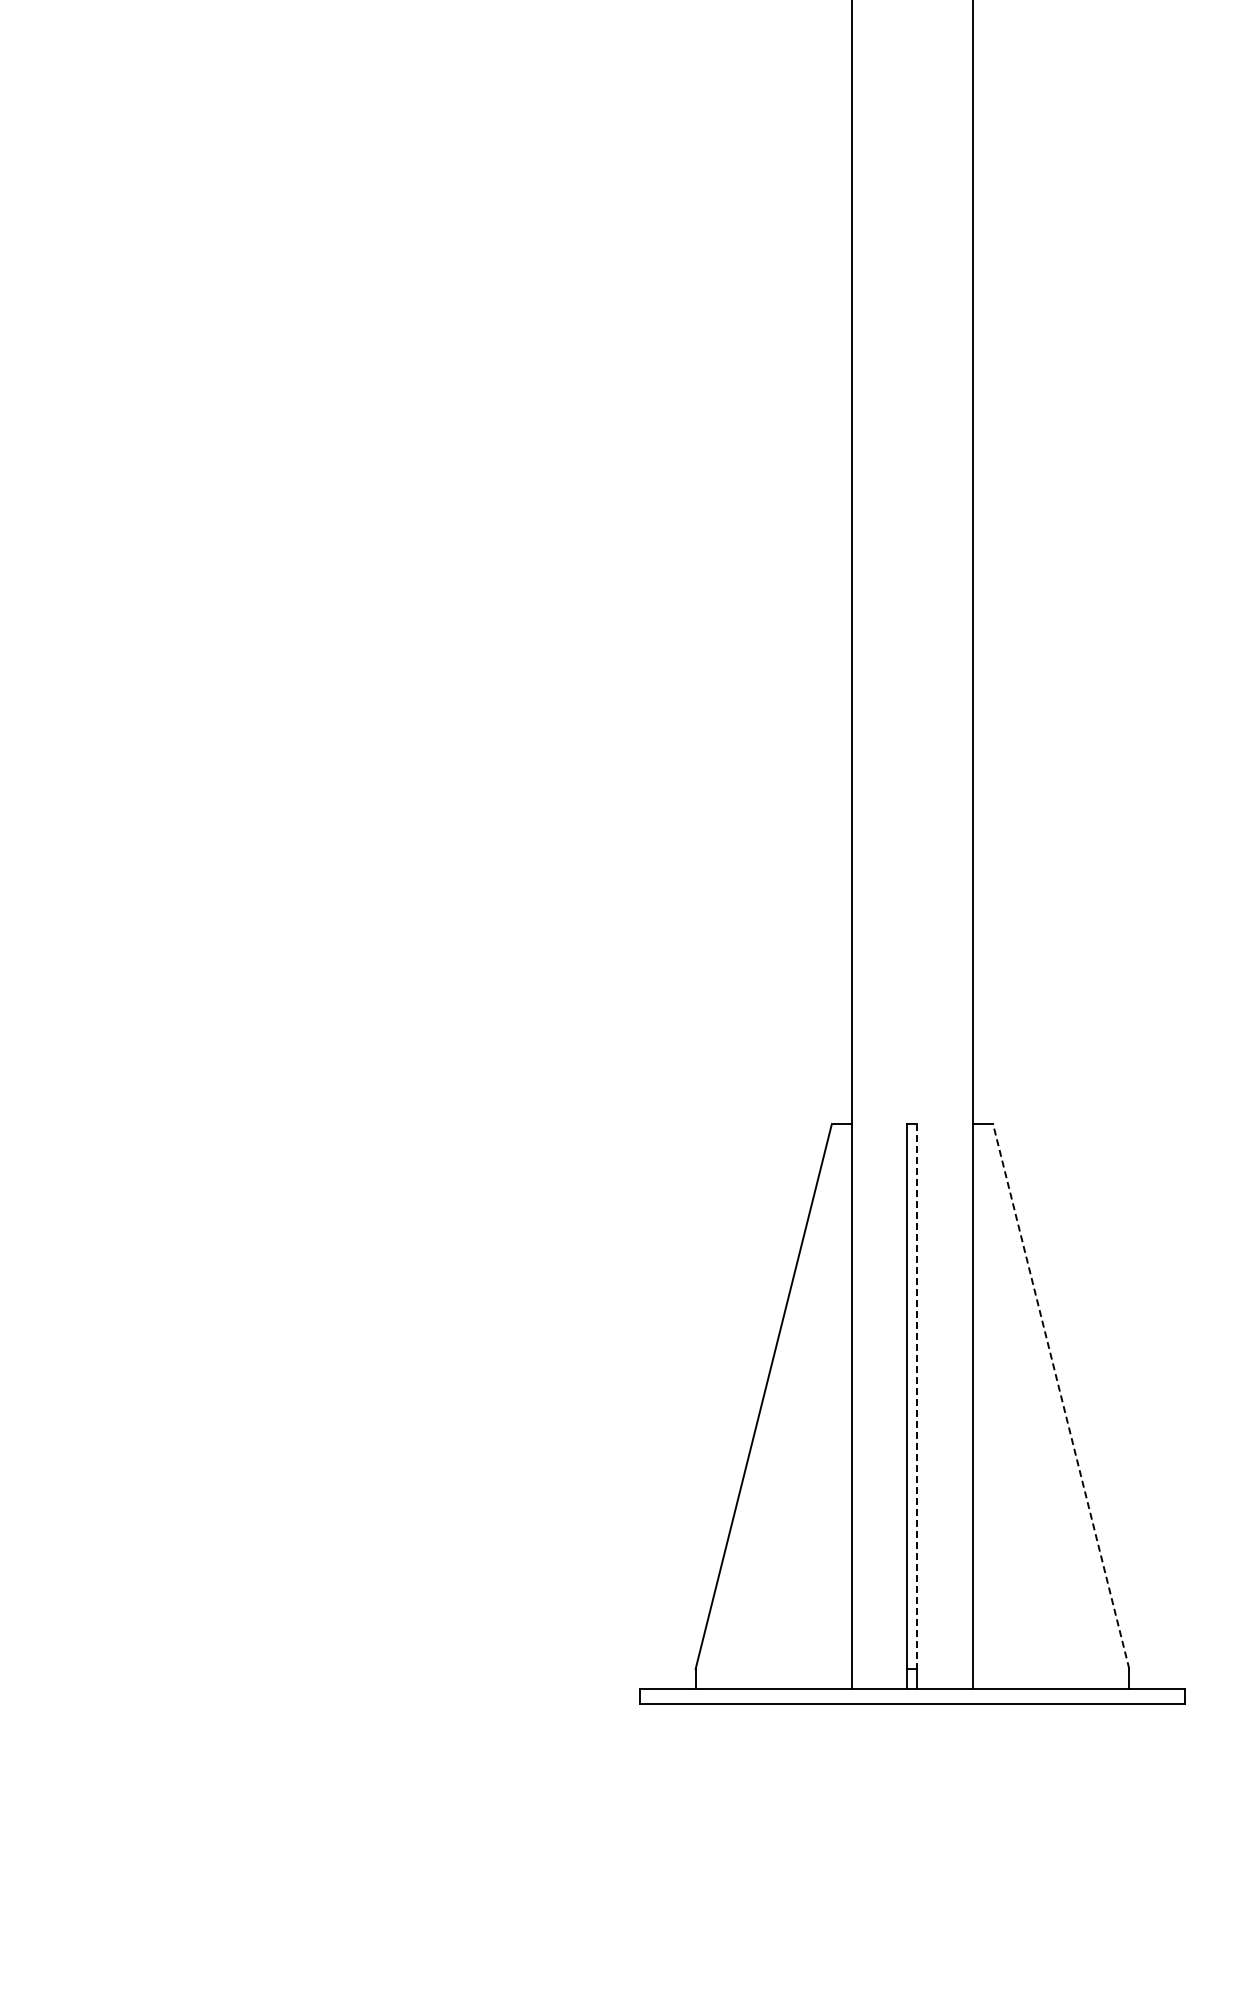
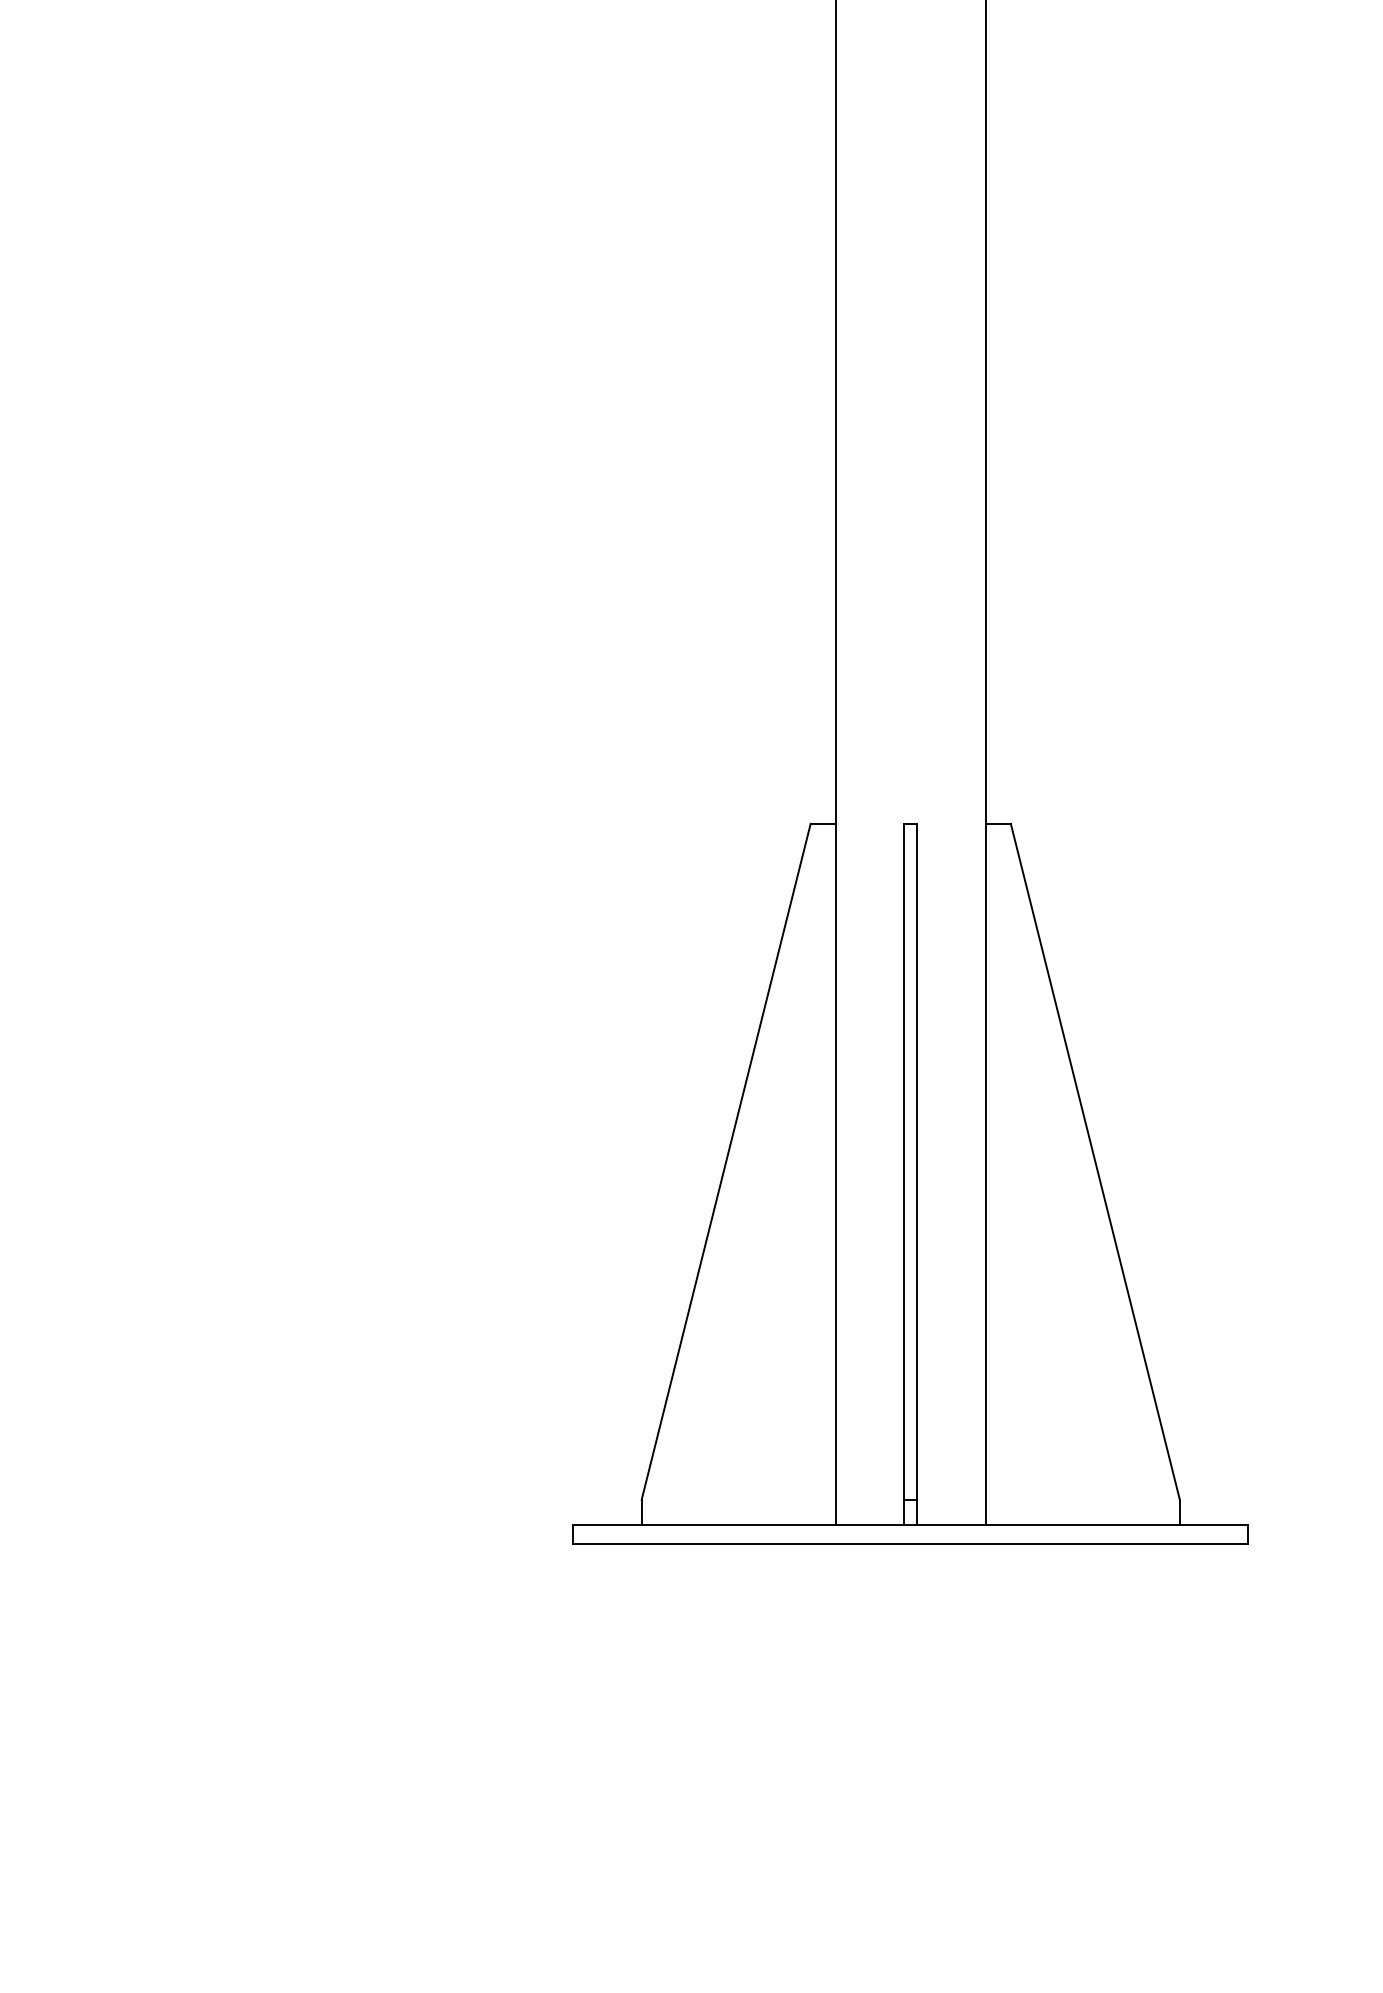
line: (1061, 1396) -> (1095, 1161), dashed -> solid
line: (917, 1397) -> (916, 1162), dashed -> solid

